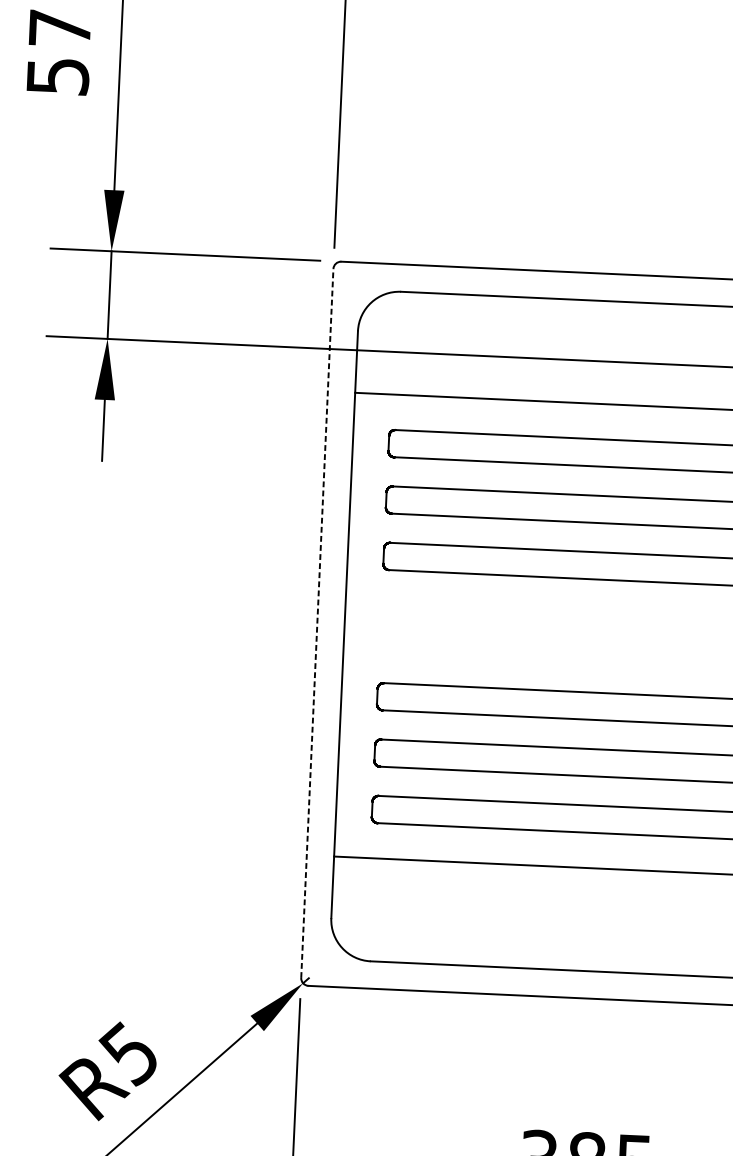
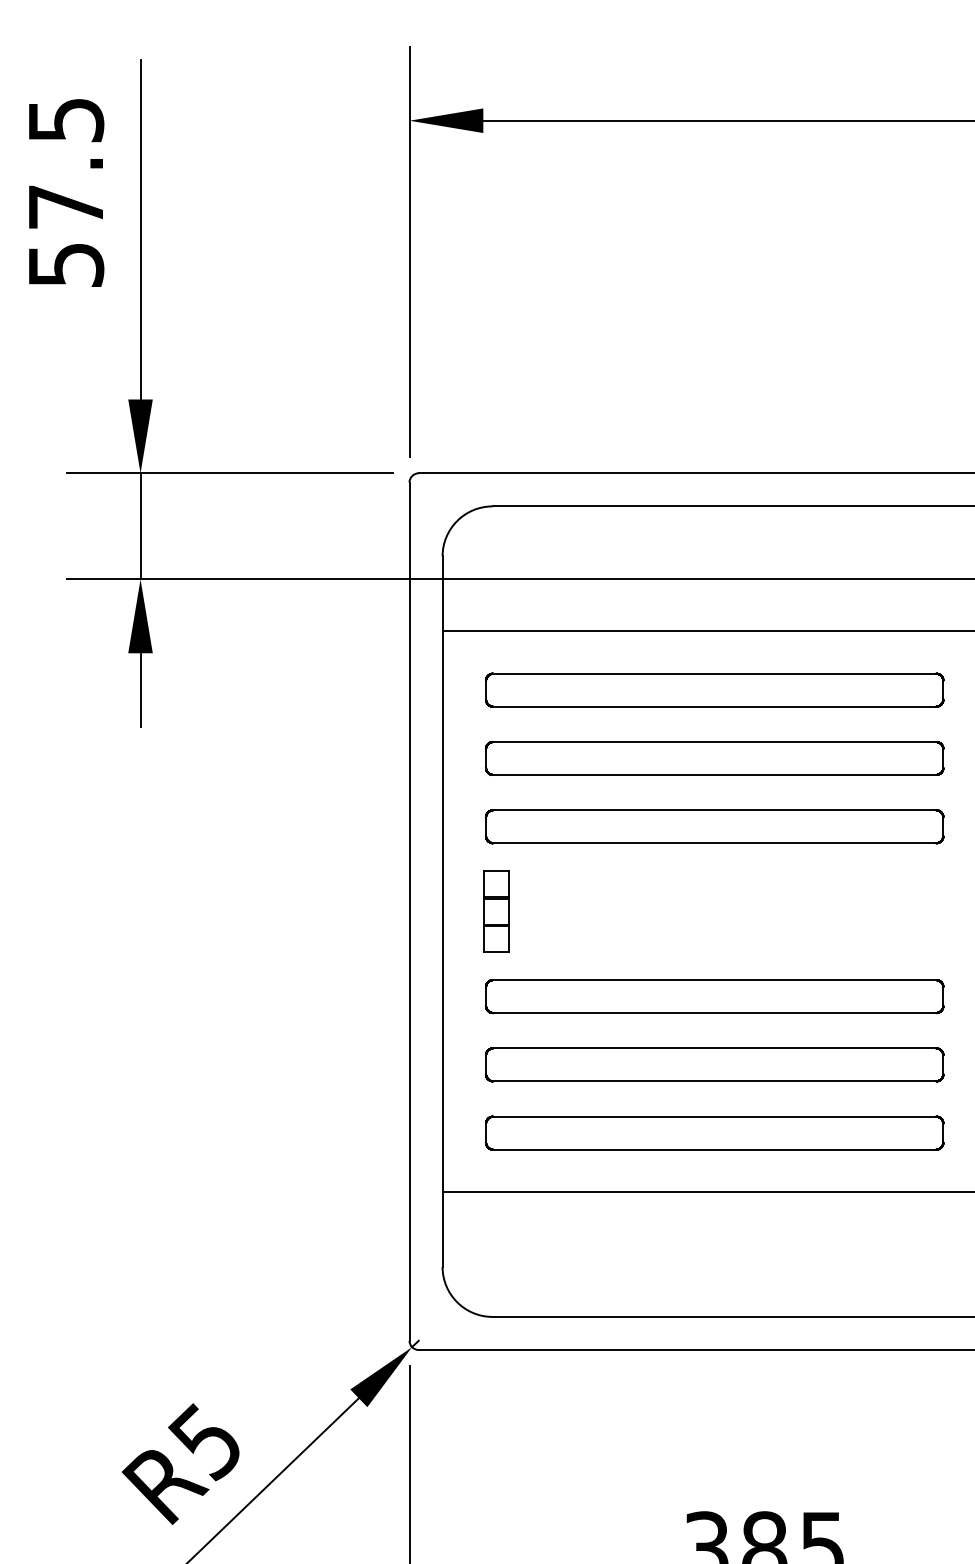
line: (317, 623) -> (409, 911), dashed -> solid
part: (389, 626) -> (496, 911), added

